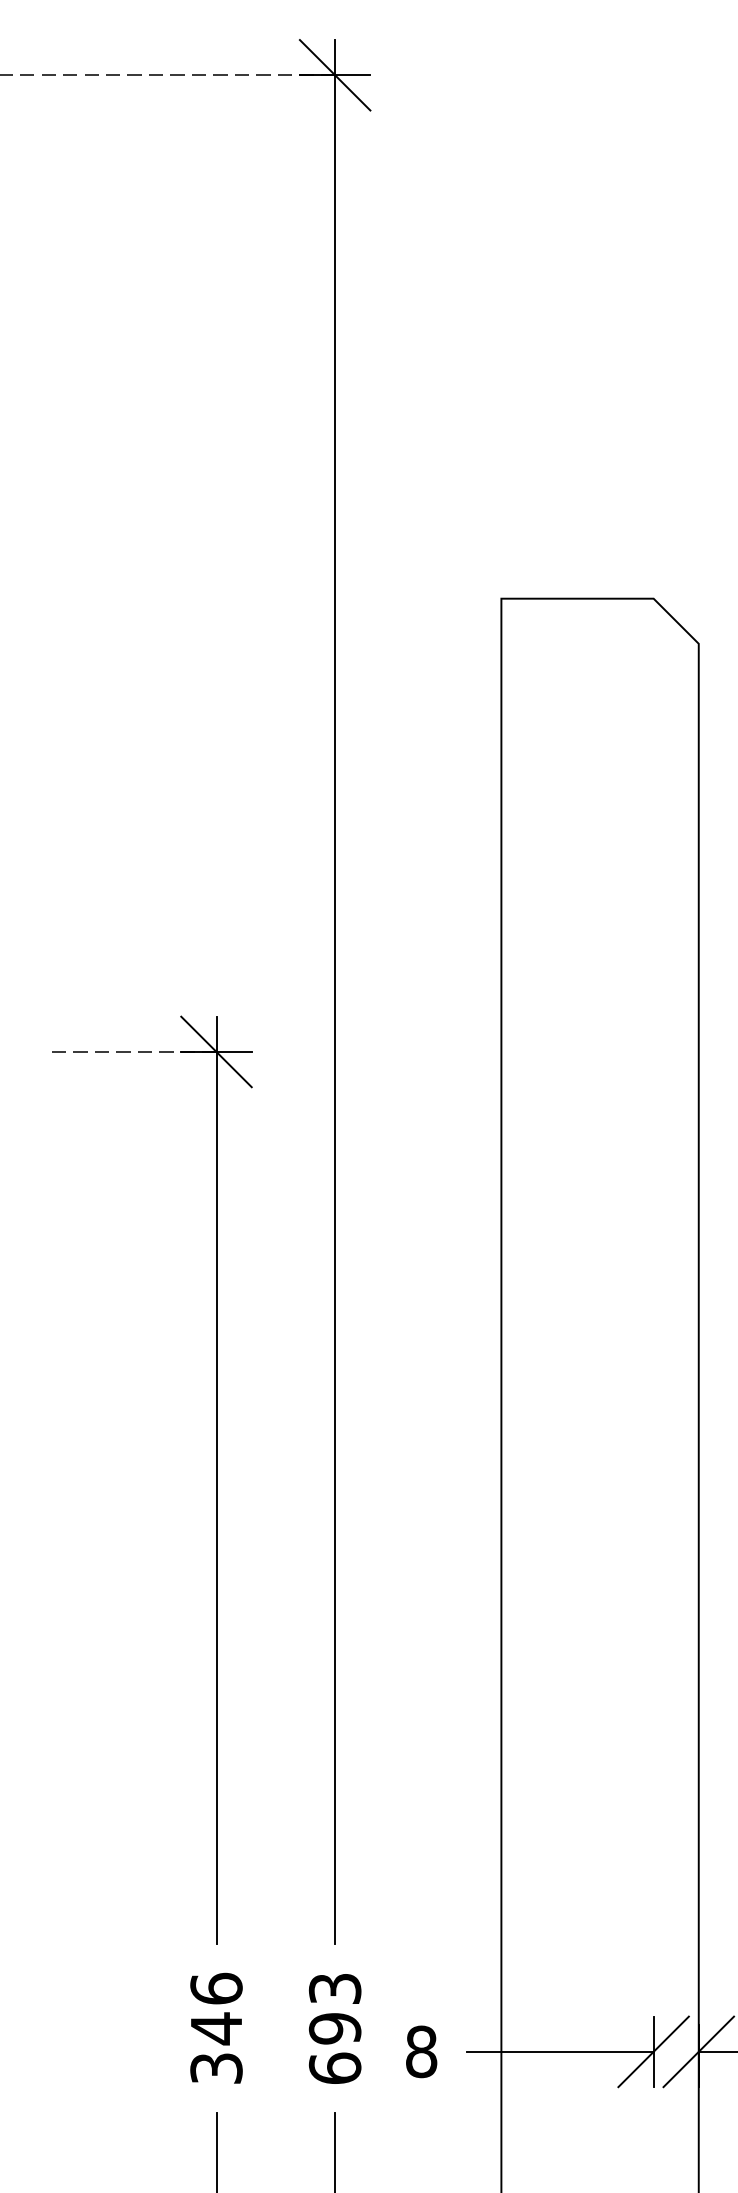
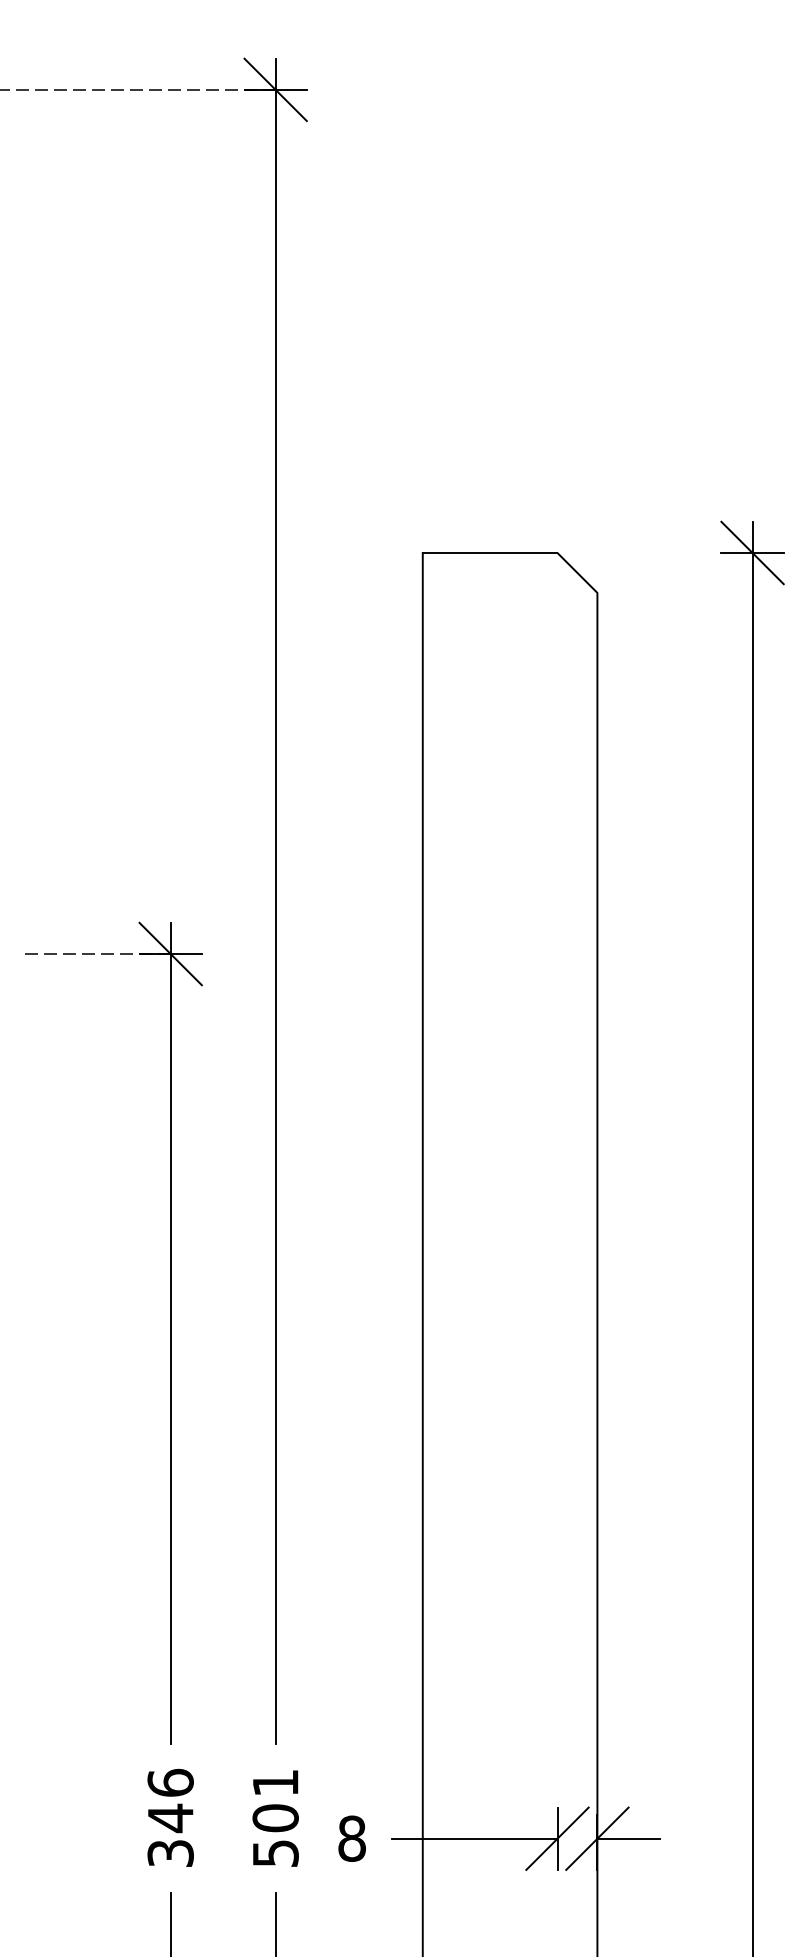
text: (334, 2028) -> (275, 1818), 693 -> 501

